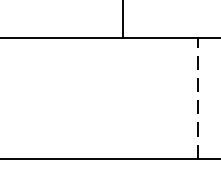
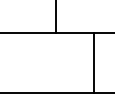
line: (197, 97) -> (93, 62), dashed -> solid

